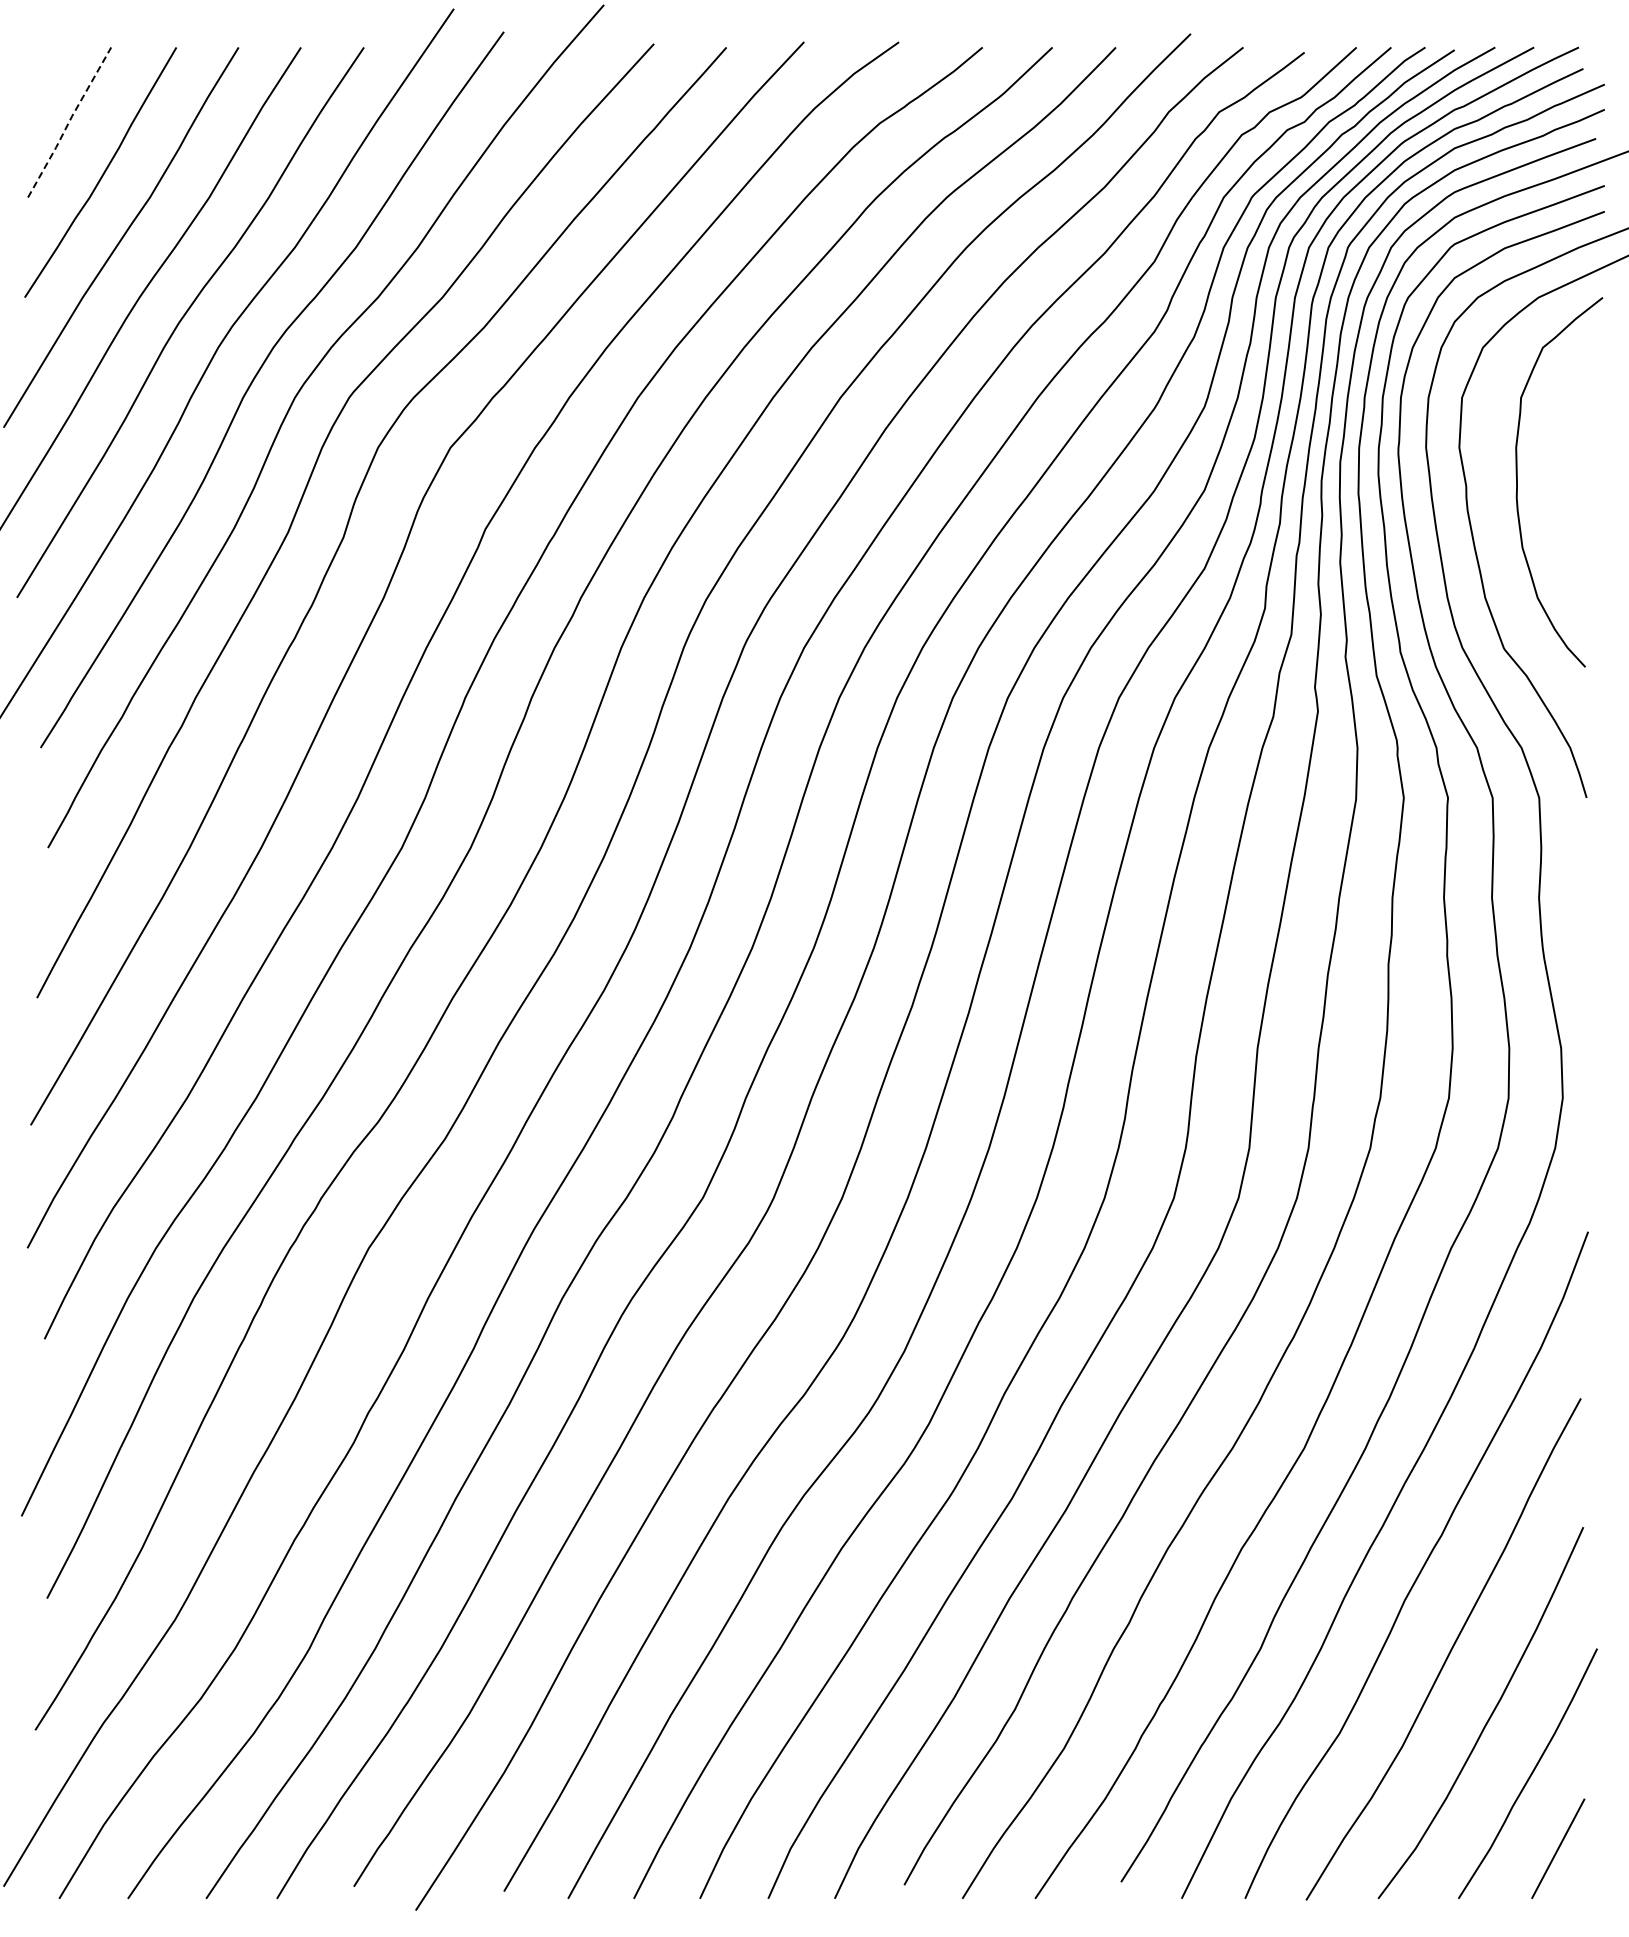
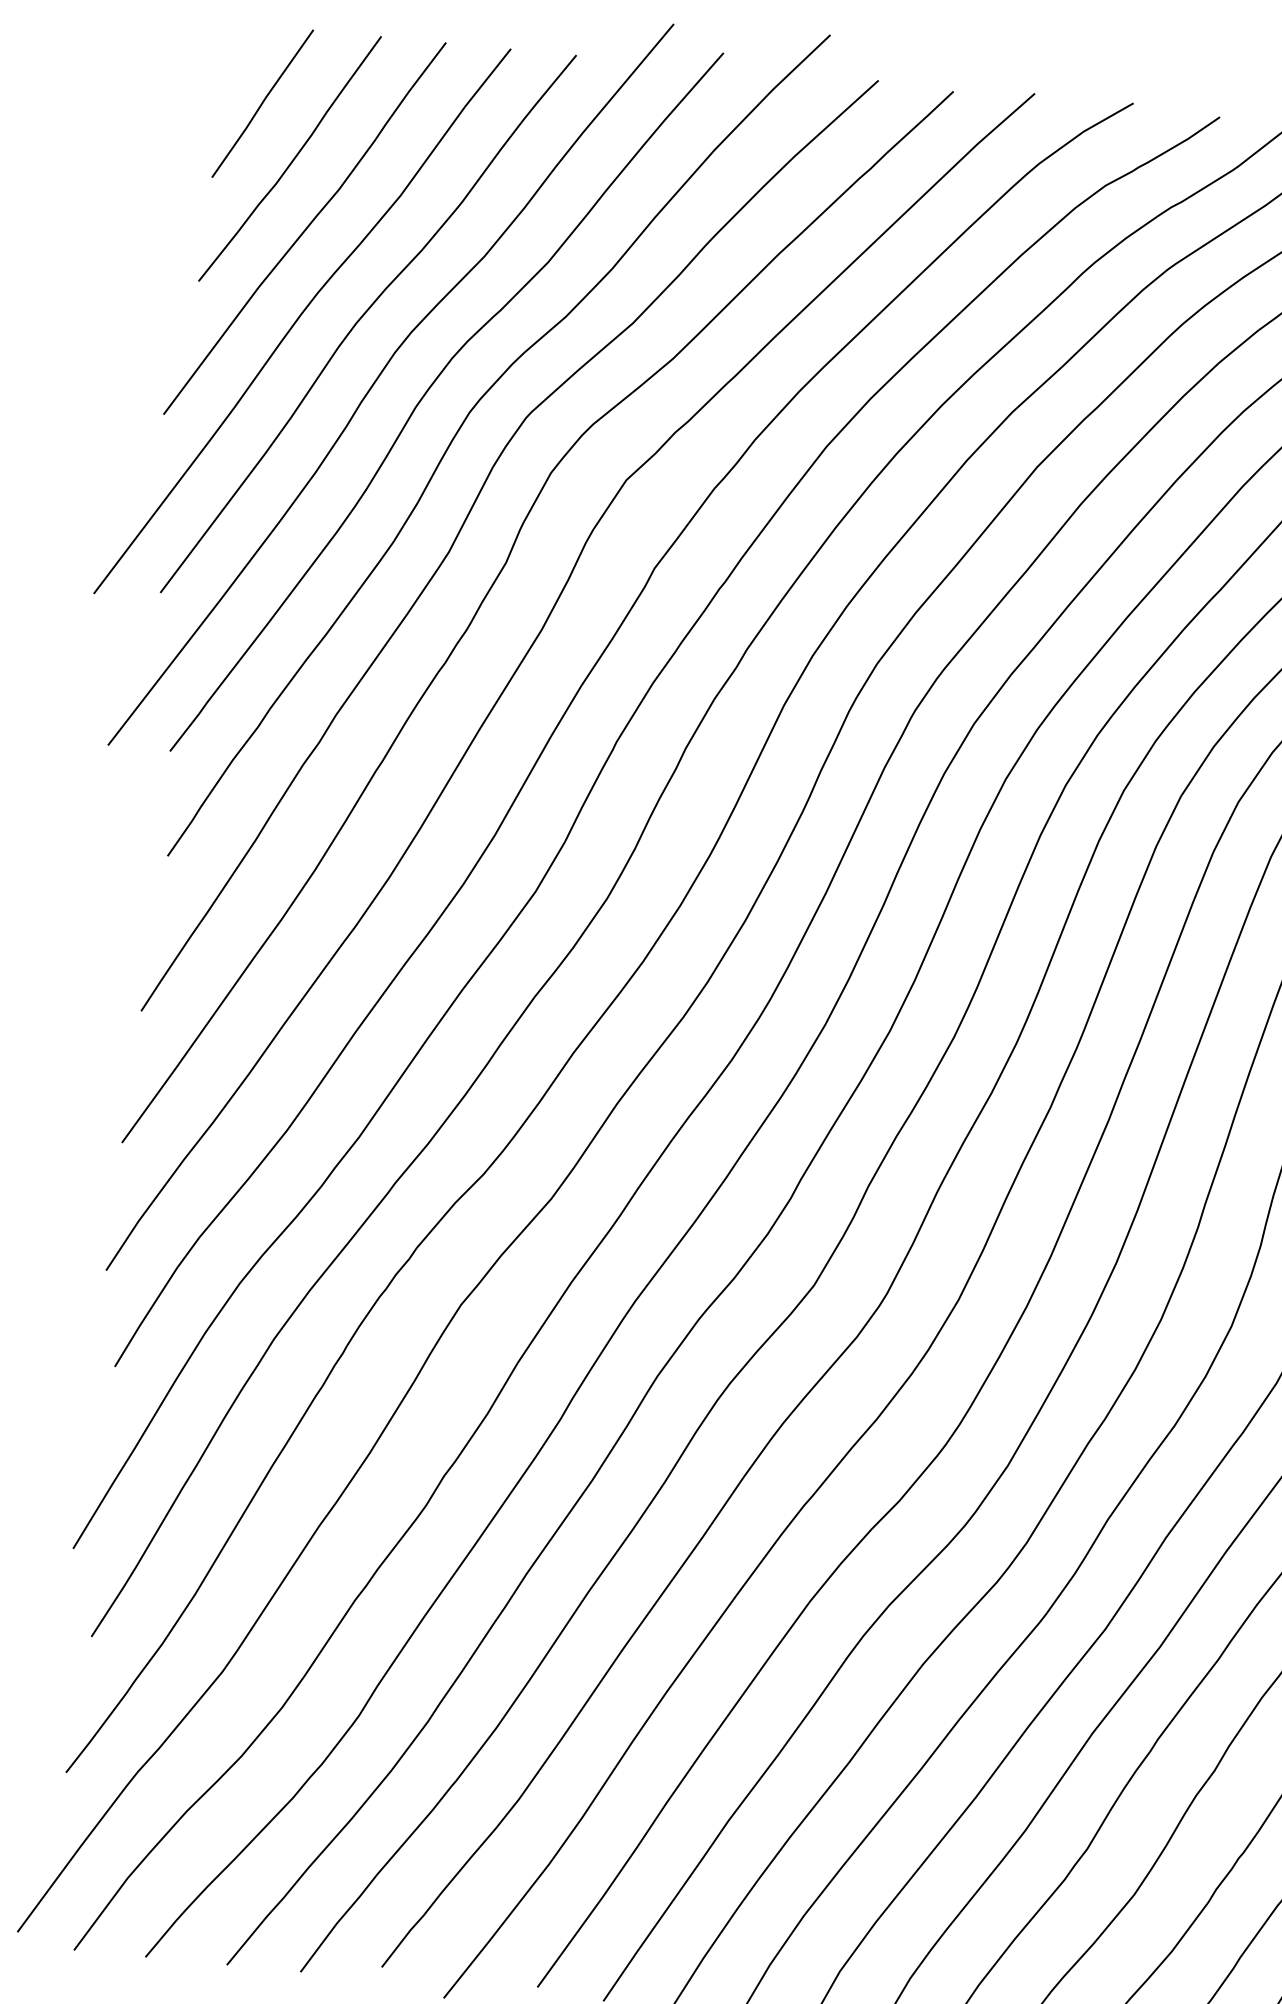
line: (69, 122) -> (262, 103), dashed -> solid

